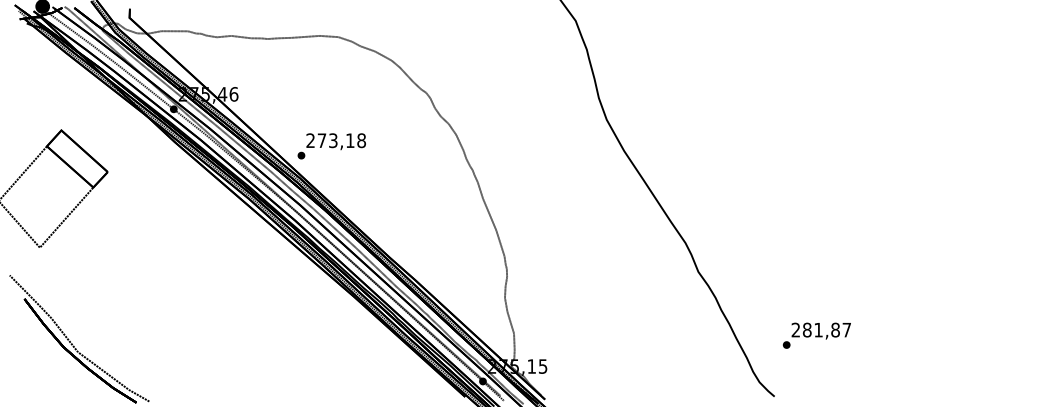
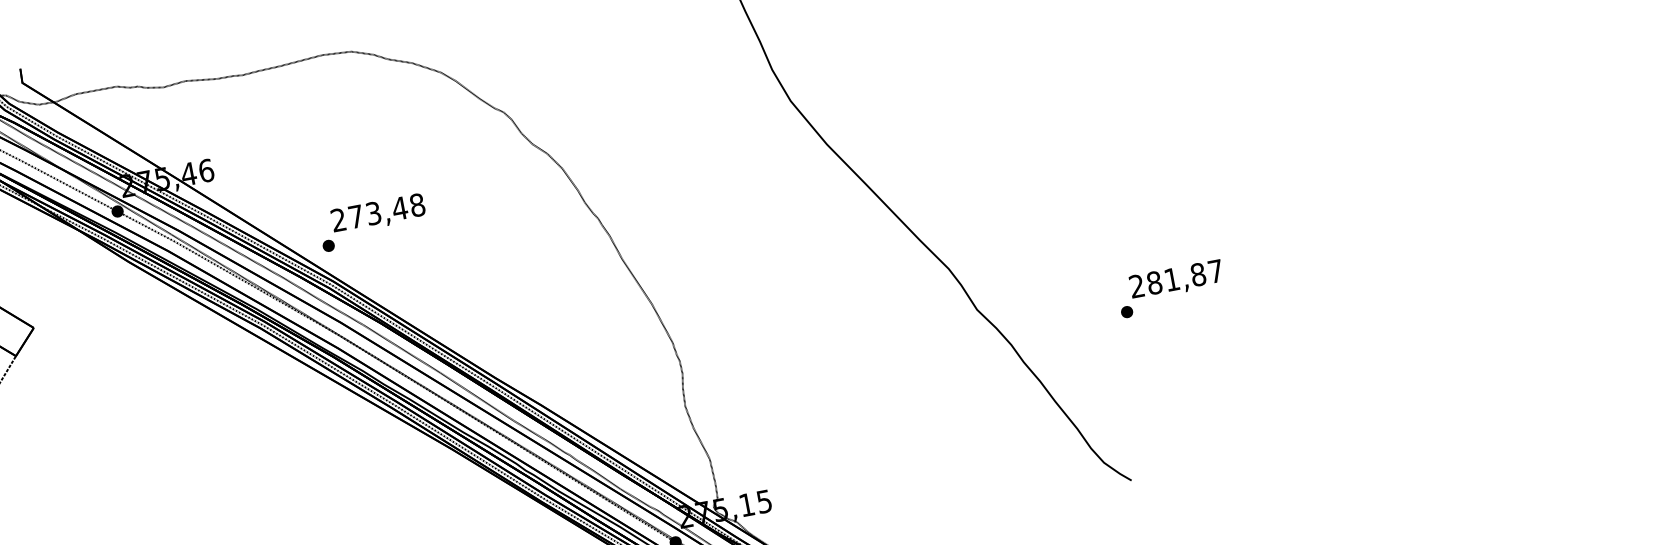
text: (349, 140) -> (398, 208), 273,18 -> 273,48
text: (816, 335) -> (1170, 288), moved

